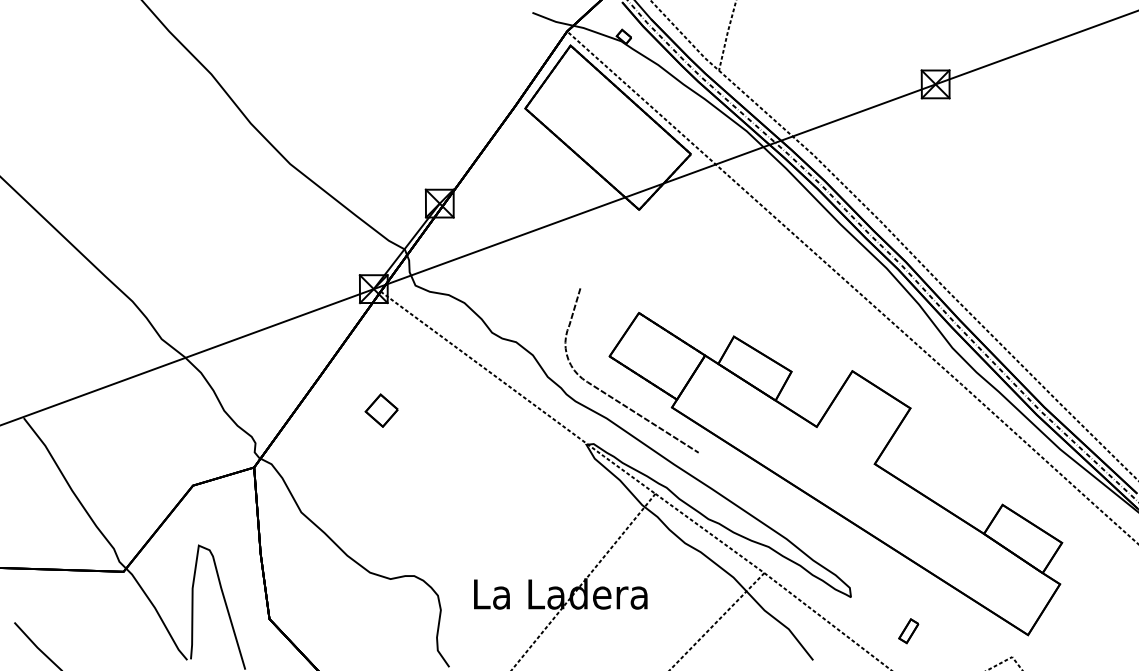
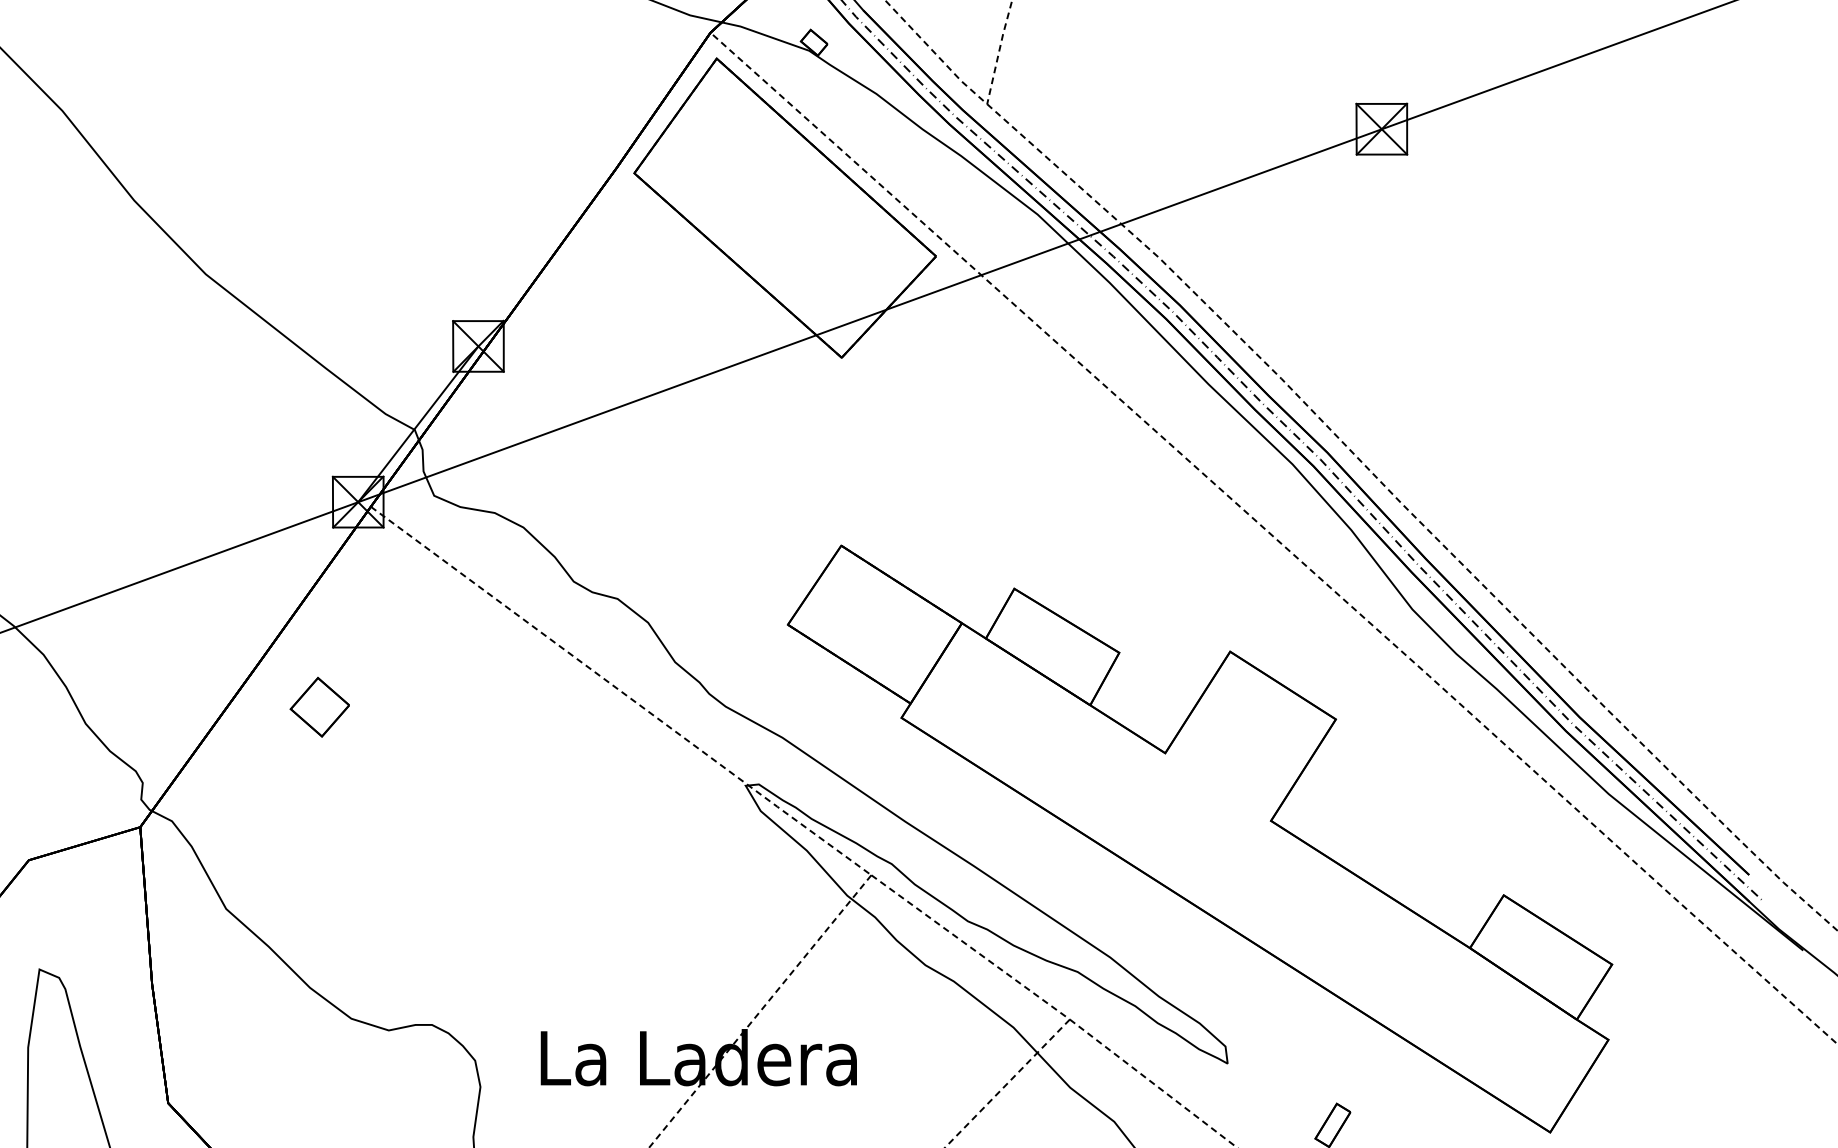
curve: (612, 396) -> (793, 697), removed
part: (381, 410) -> (319, 706), moved

